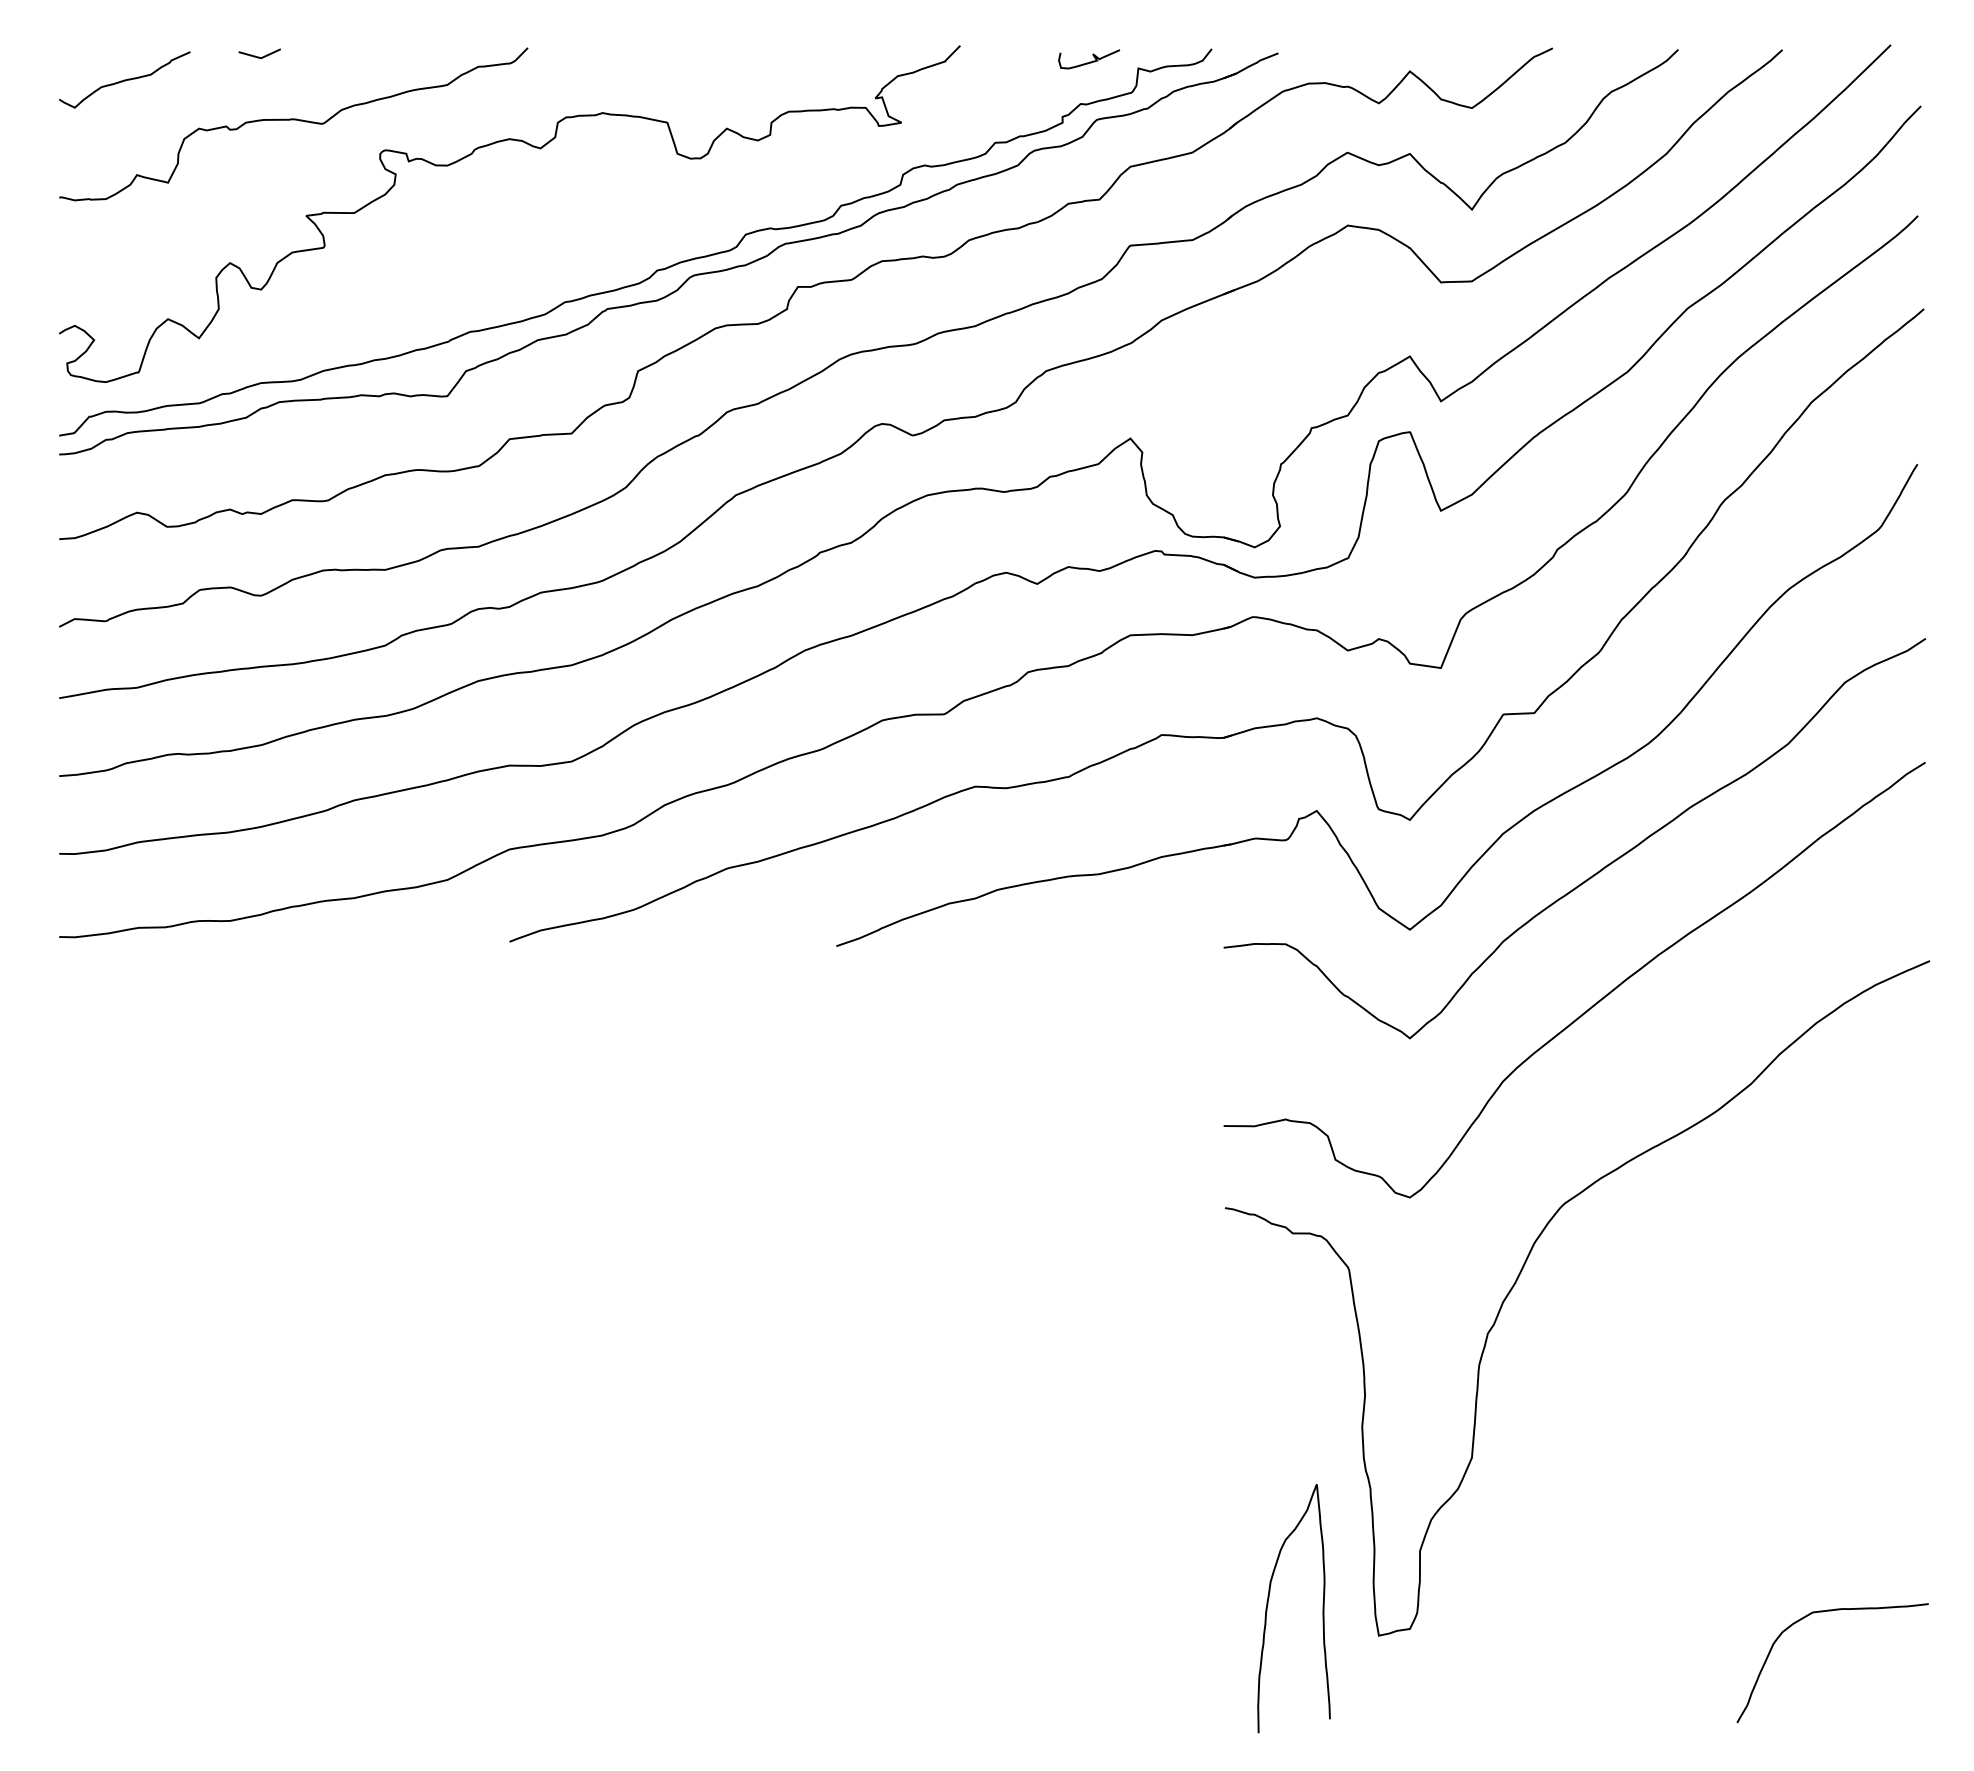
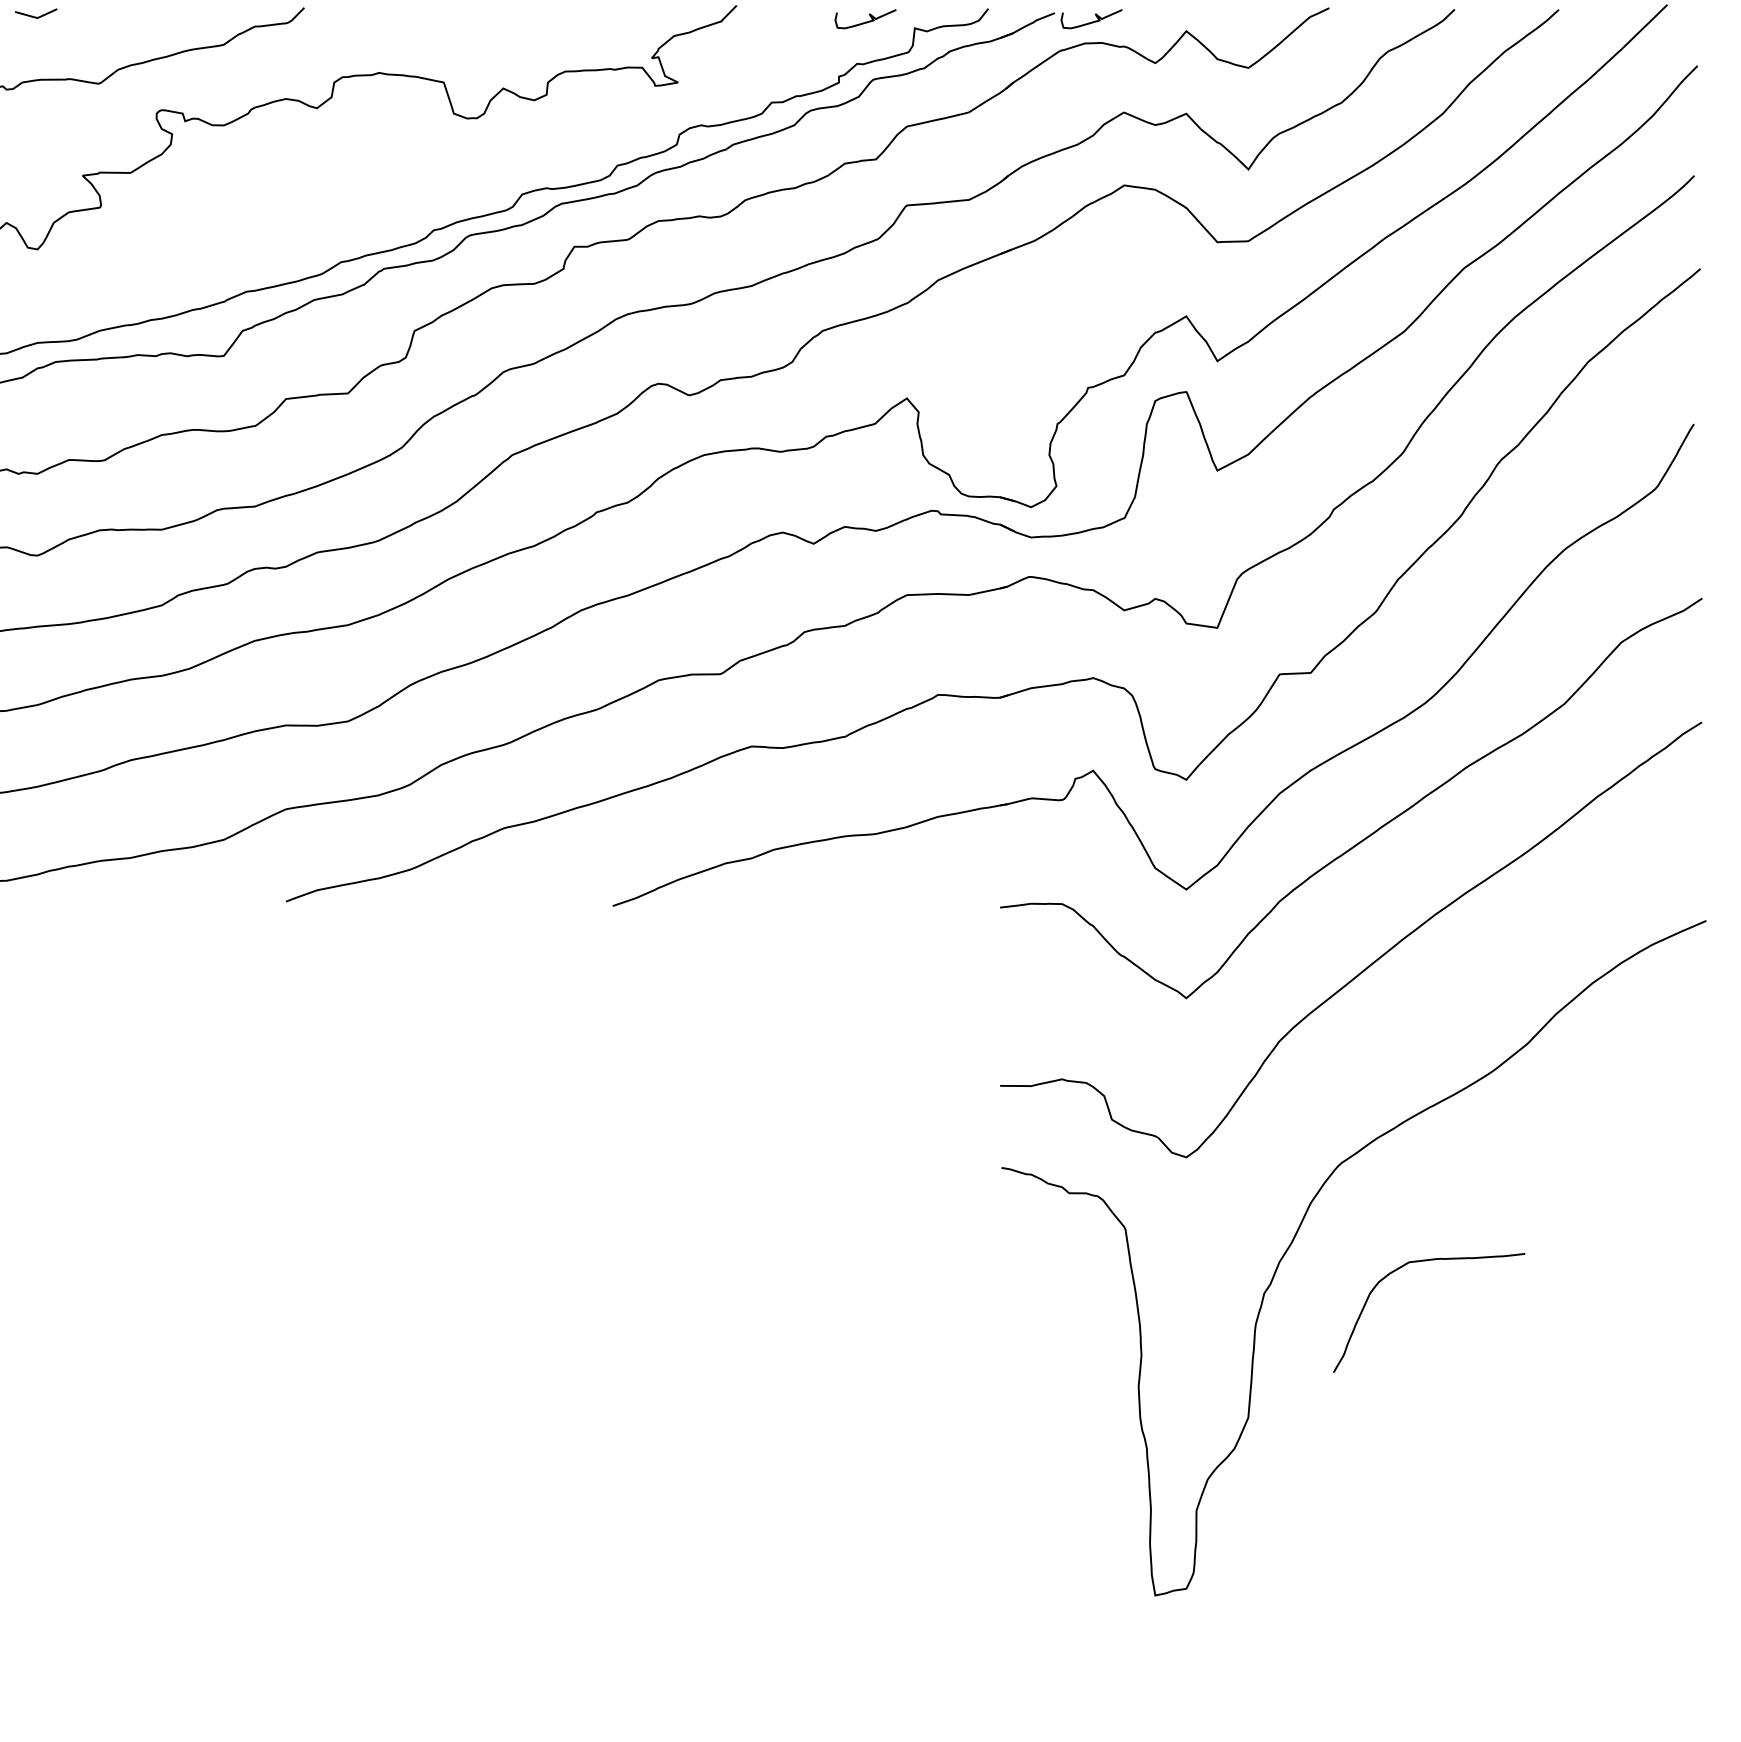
curve: (1315, 61) -> (1091, 21), added
curve: (1268, 1605) -> (1044, 1565), removed
curve: (1823, 1612) -> (1419, 1262), moved

